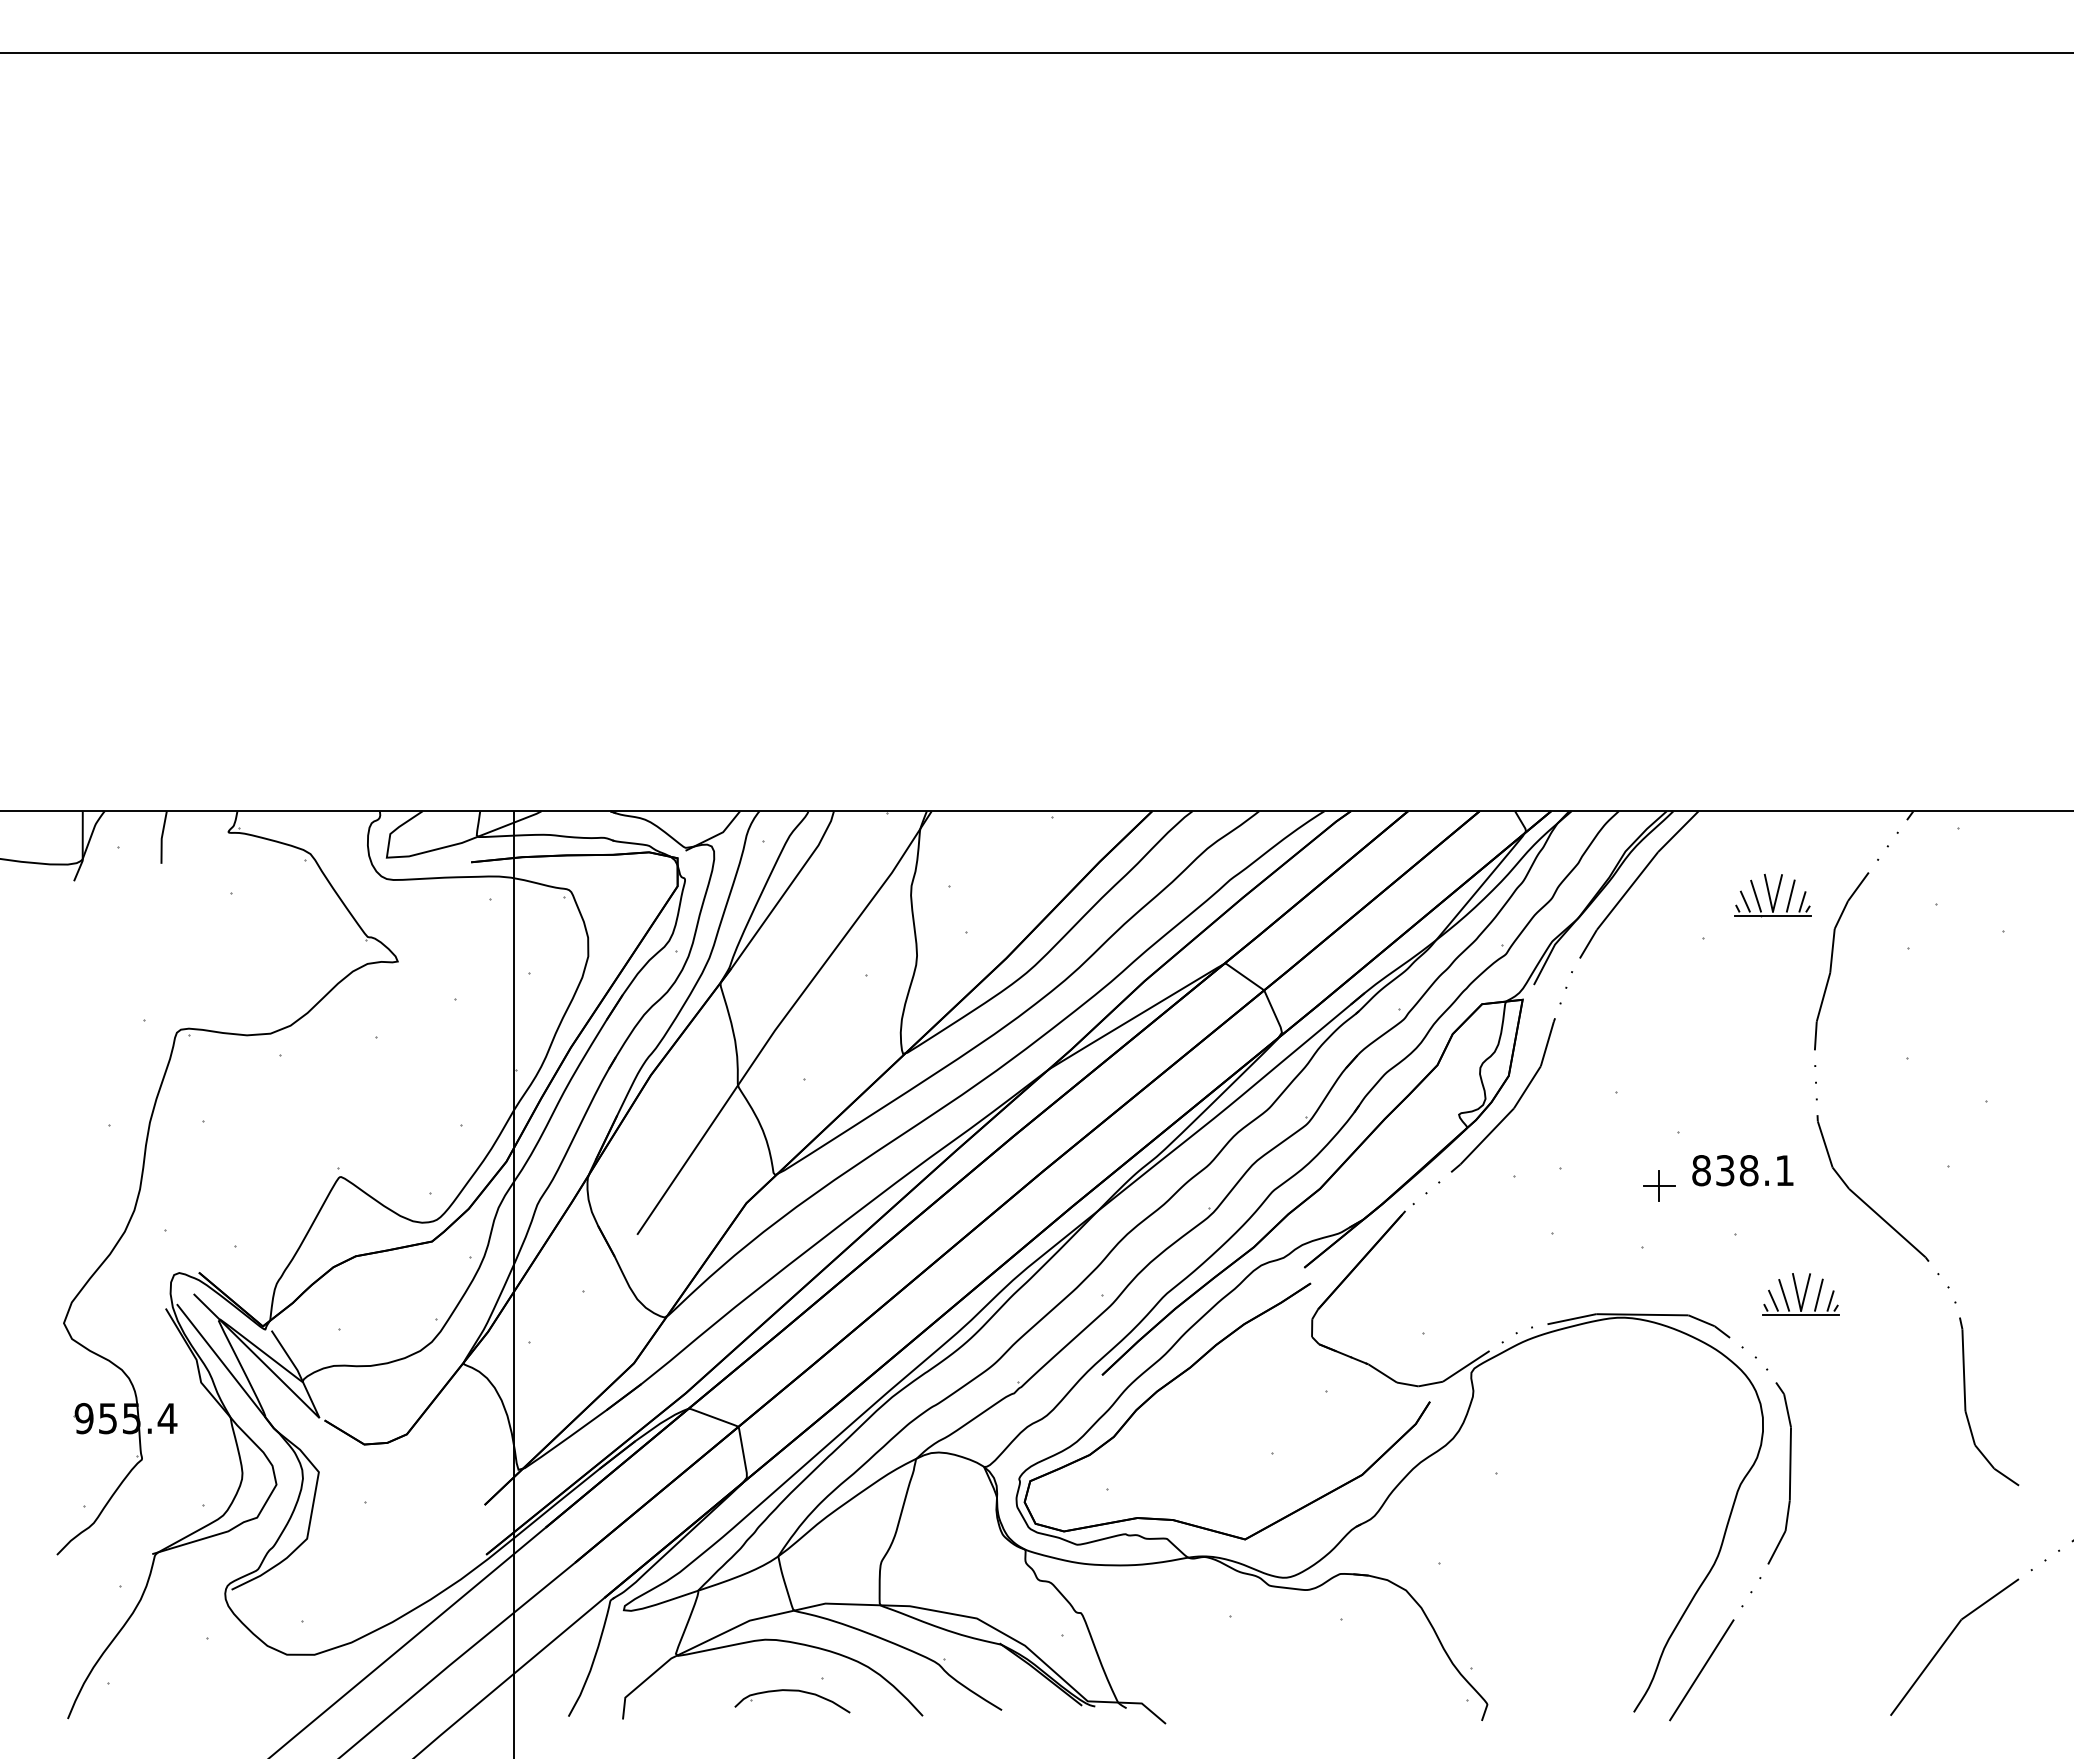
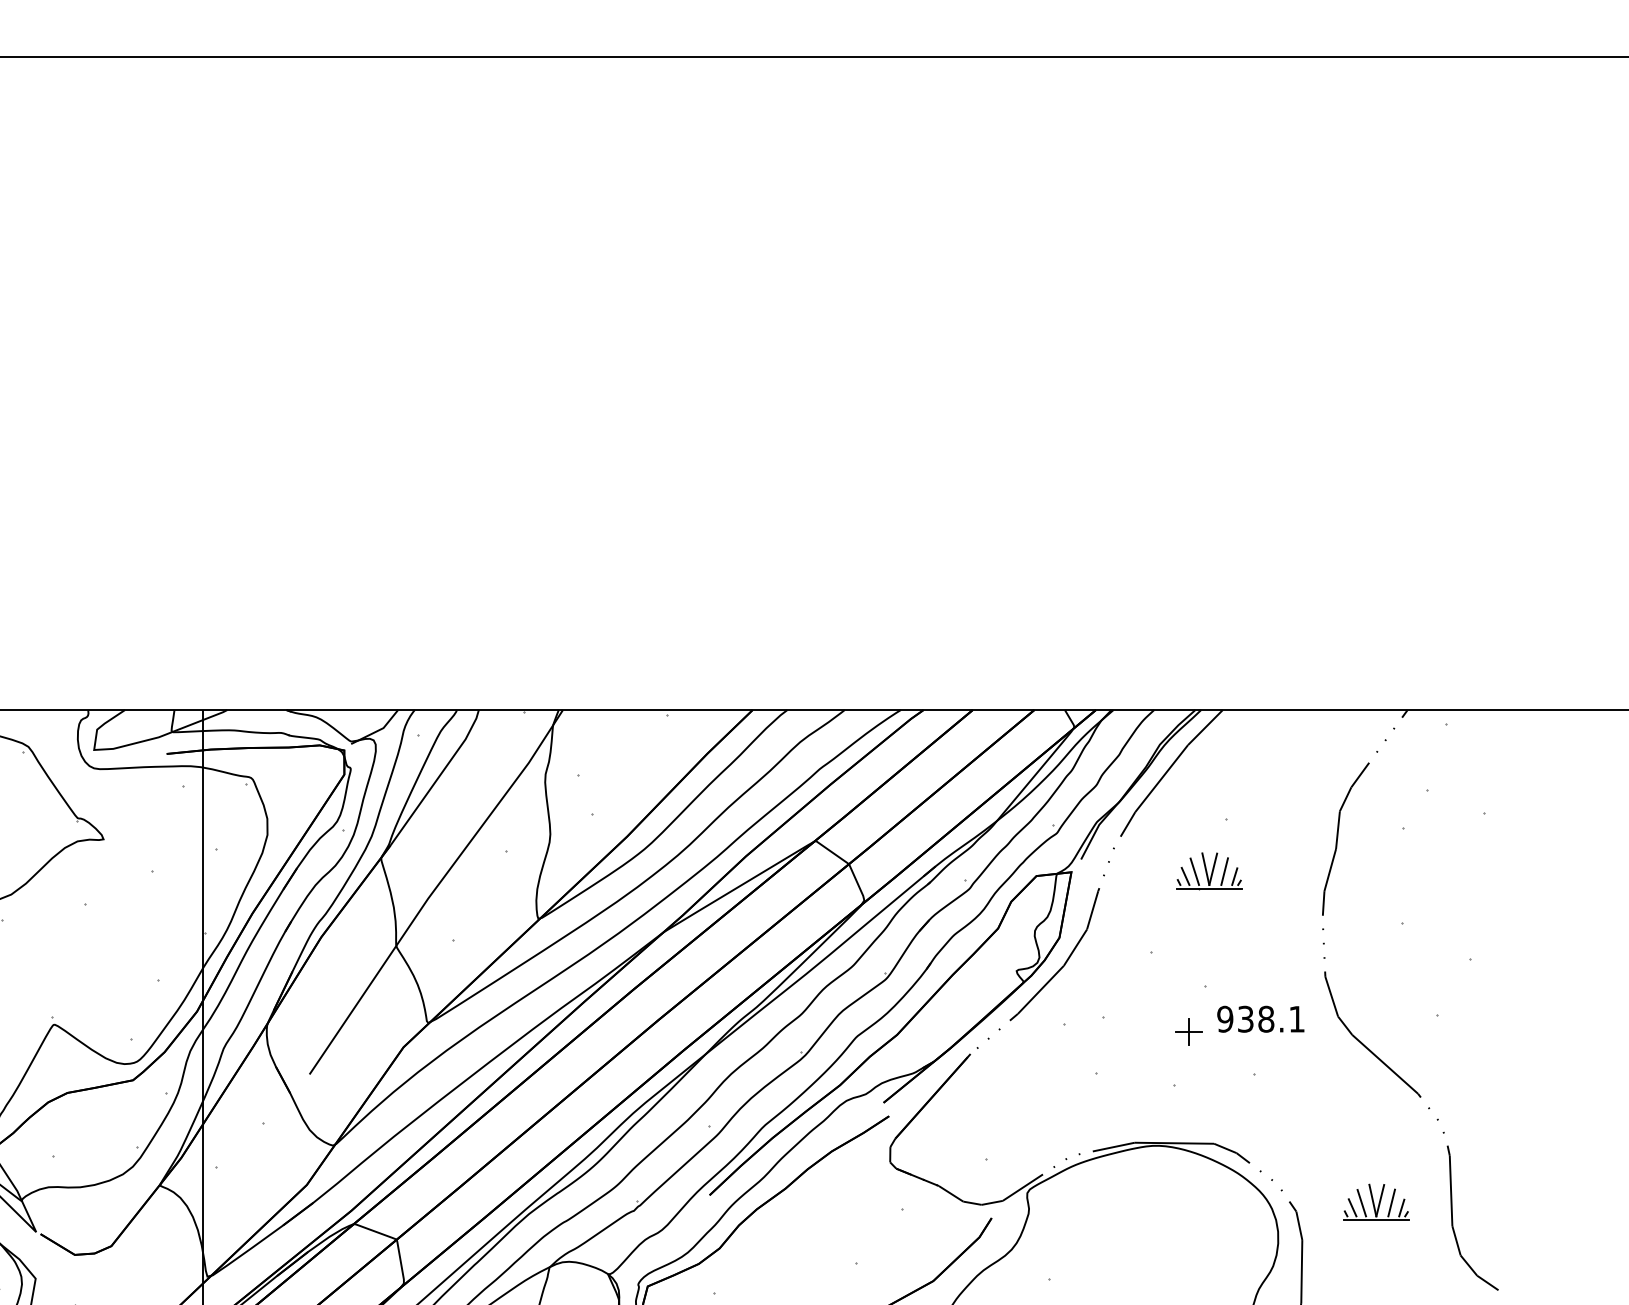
part: (1772, 895) -> (1208, 871), moved
text: (1701, 1170) -> (1225, 1019), 838.1 -> 938.1
part: (1800, 1294) -> (1375, 1202), moved

